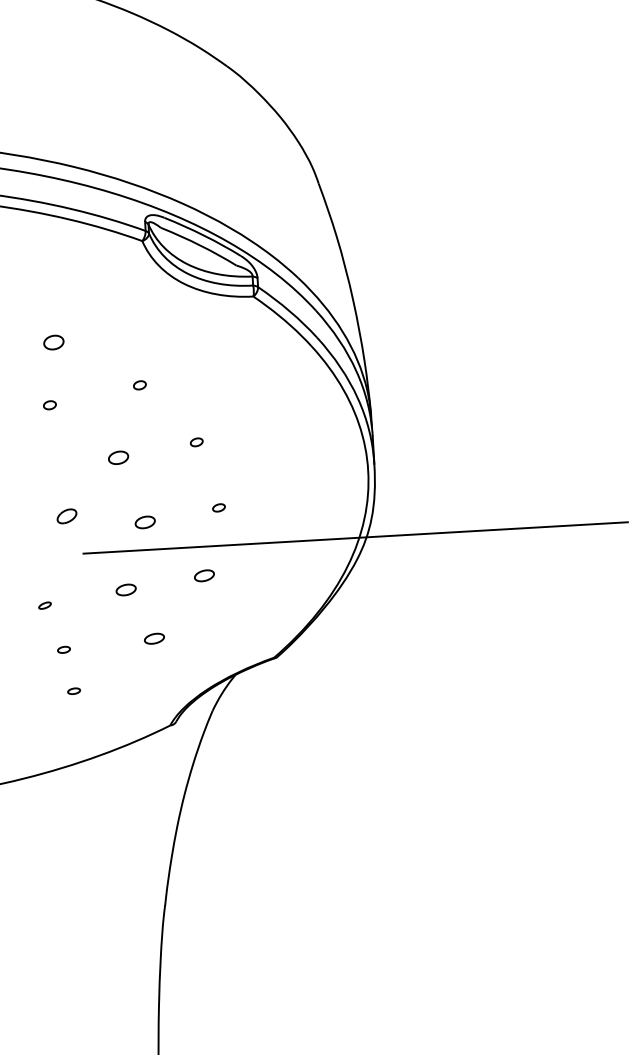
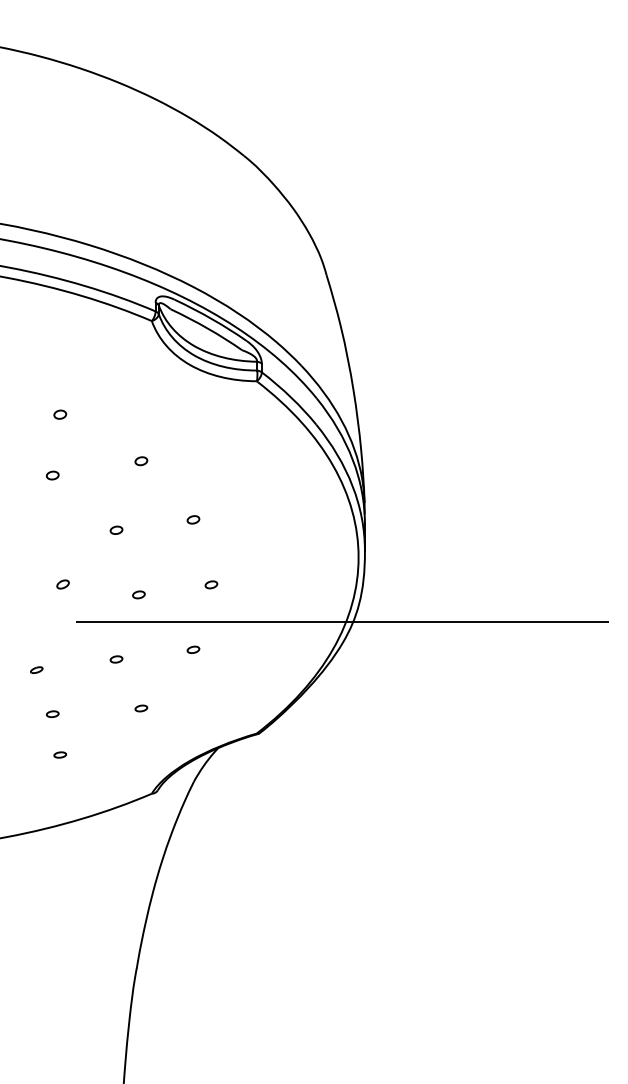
part: (54, 342) -> (60, 414), size x0.62
part: (118, 456) -> (116, 529), size x0.62
part: (66, 516) -> (62, 584), size x0.62
part: (144, 522) -> (138, 594), size x0.62
part: (204, 575) -> (193, 649), size x0.62
part: (126, 590) -> (116, 659), size x0.62
part: (154, 638) -> (141, 708), size x0.62

